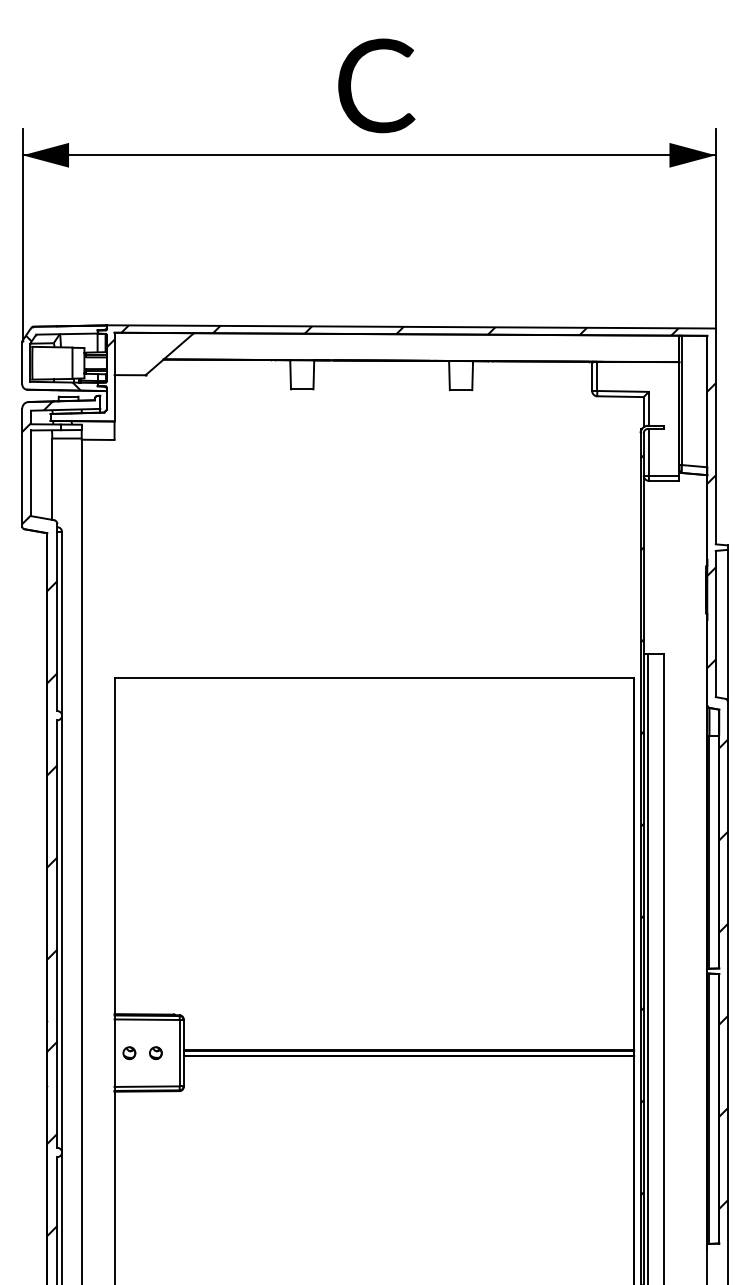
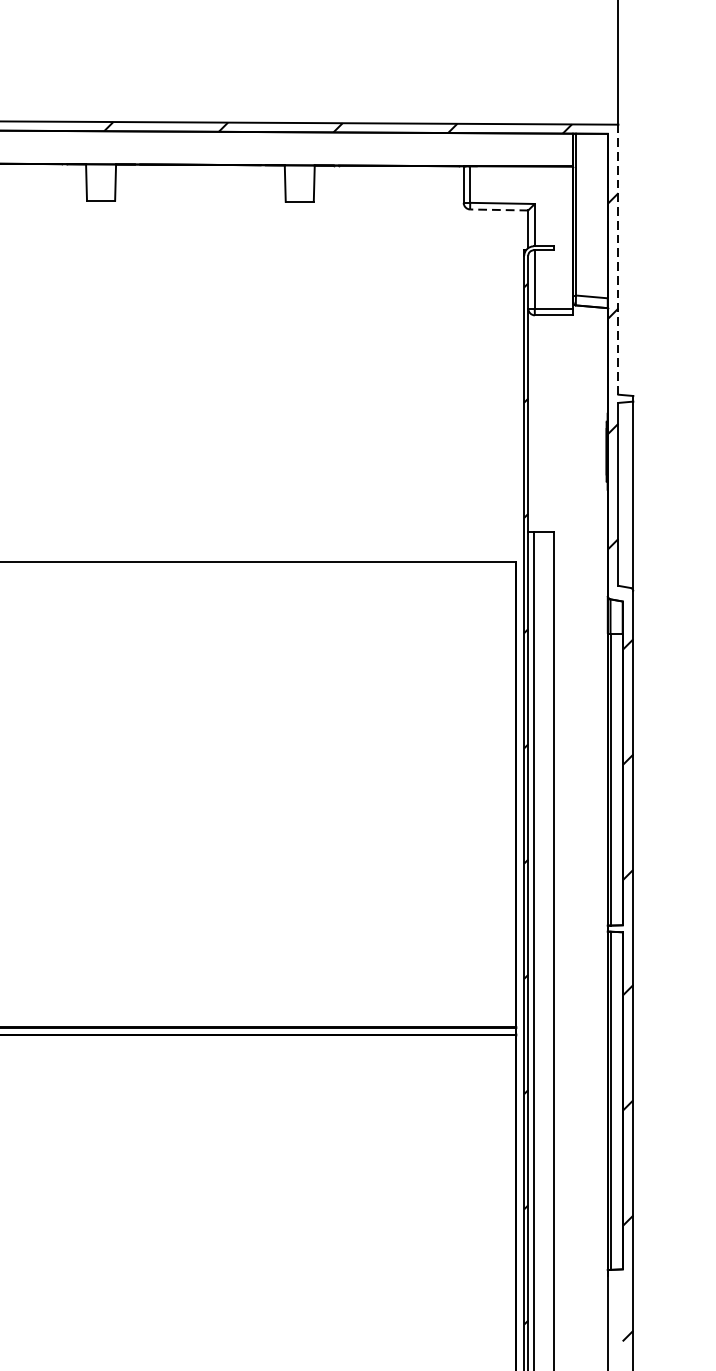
line: (620, 396) -> (499, 209), solid -> dashed
line: (715, 436) -> (618, 259), solid -> dashed

